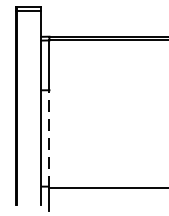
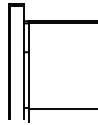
line: (49, 137) -> (28, 79), dashed -> solid

